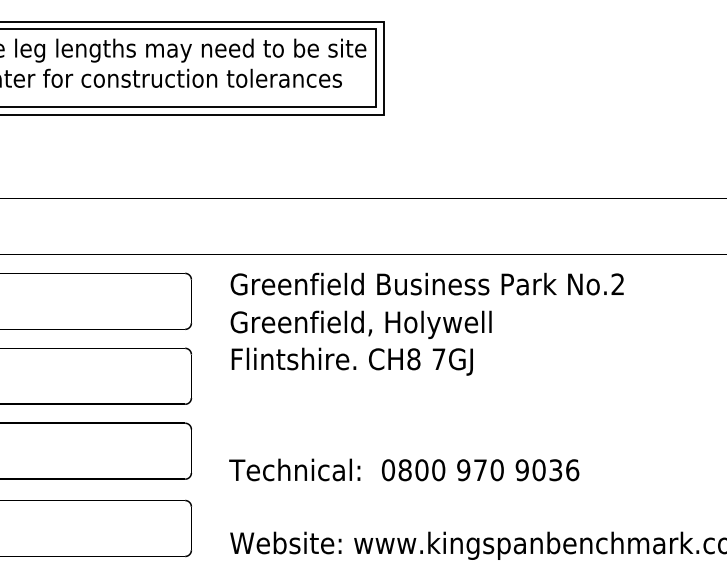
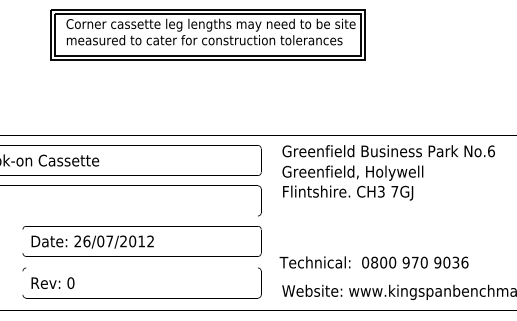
text: (618, 284) -> (491, 151), No.2 -> No.6
text: (412, 358) -> (380, 191), CH8 -> CH3
text: (403, 469) -> (373, 262), moved

